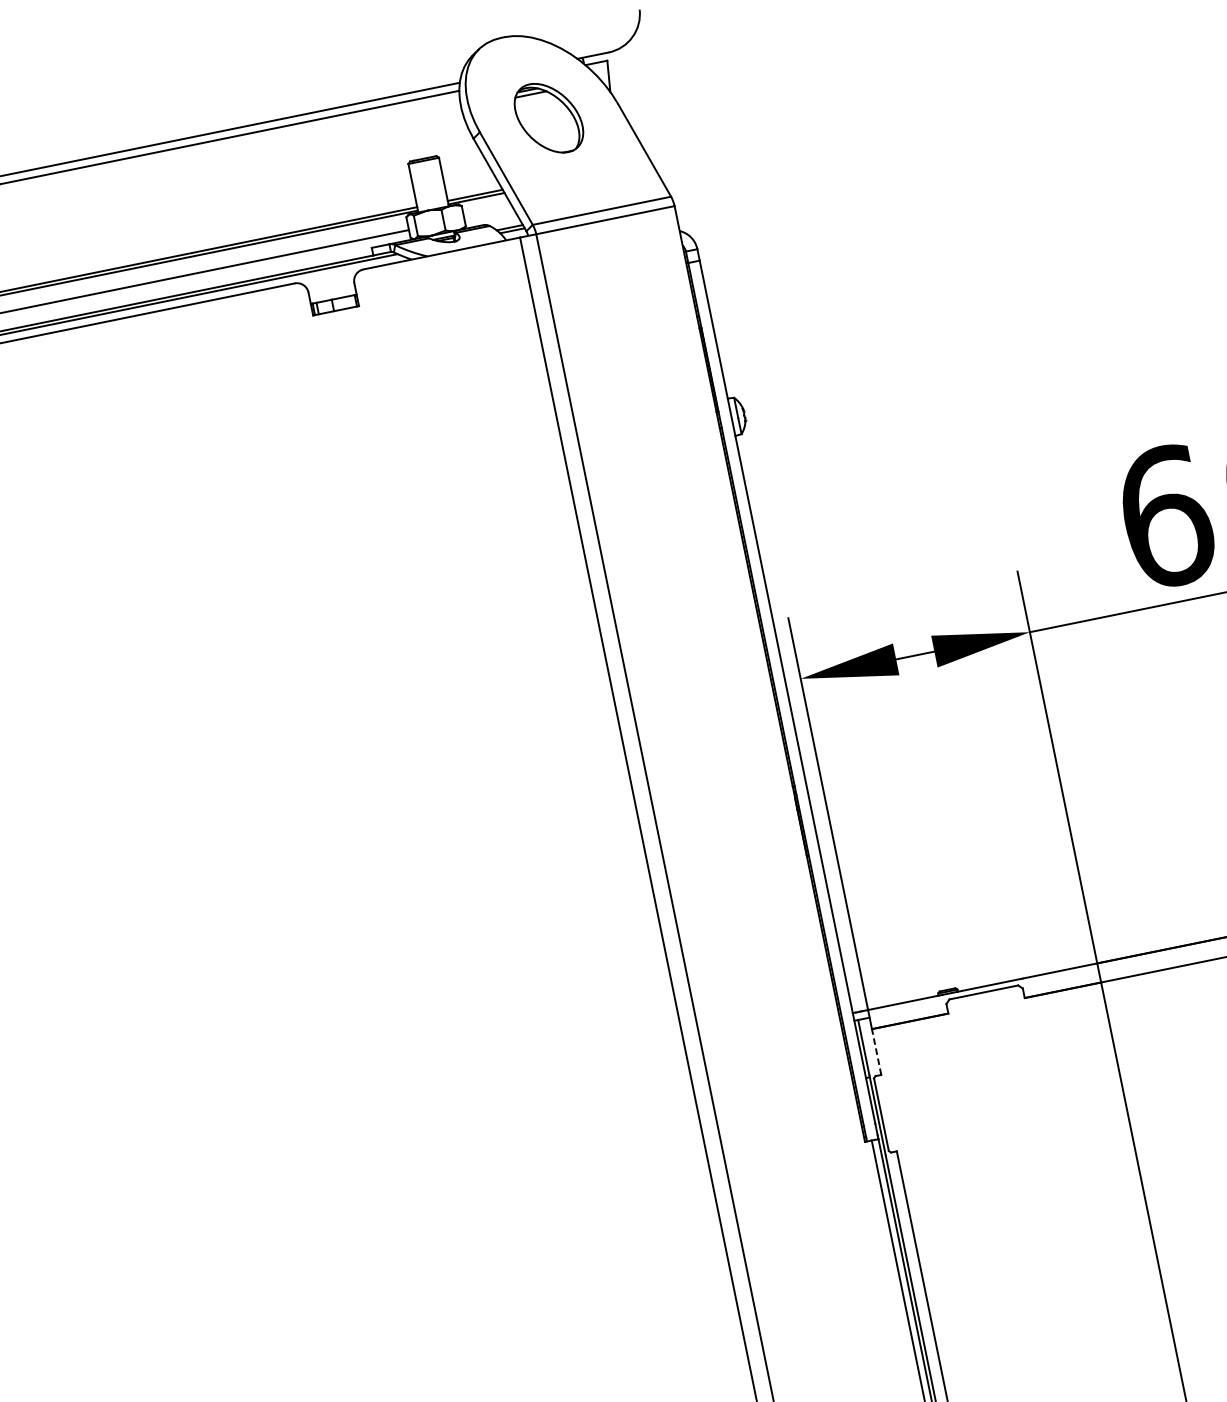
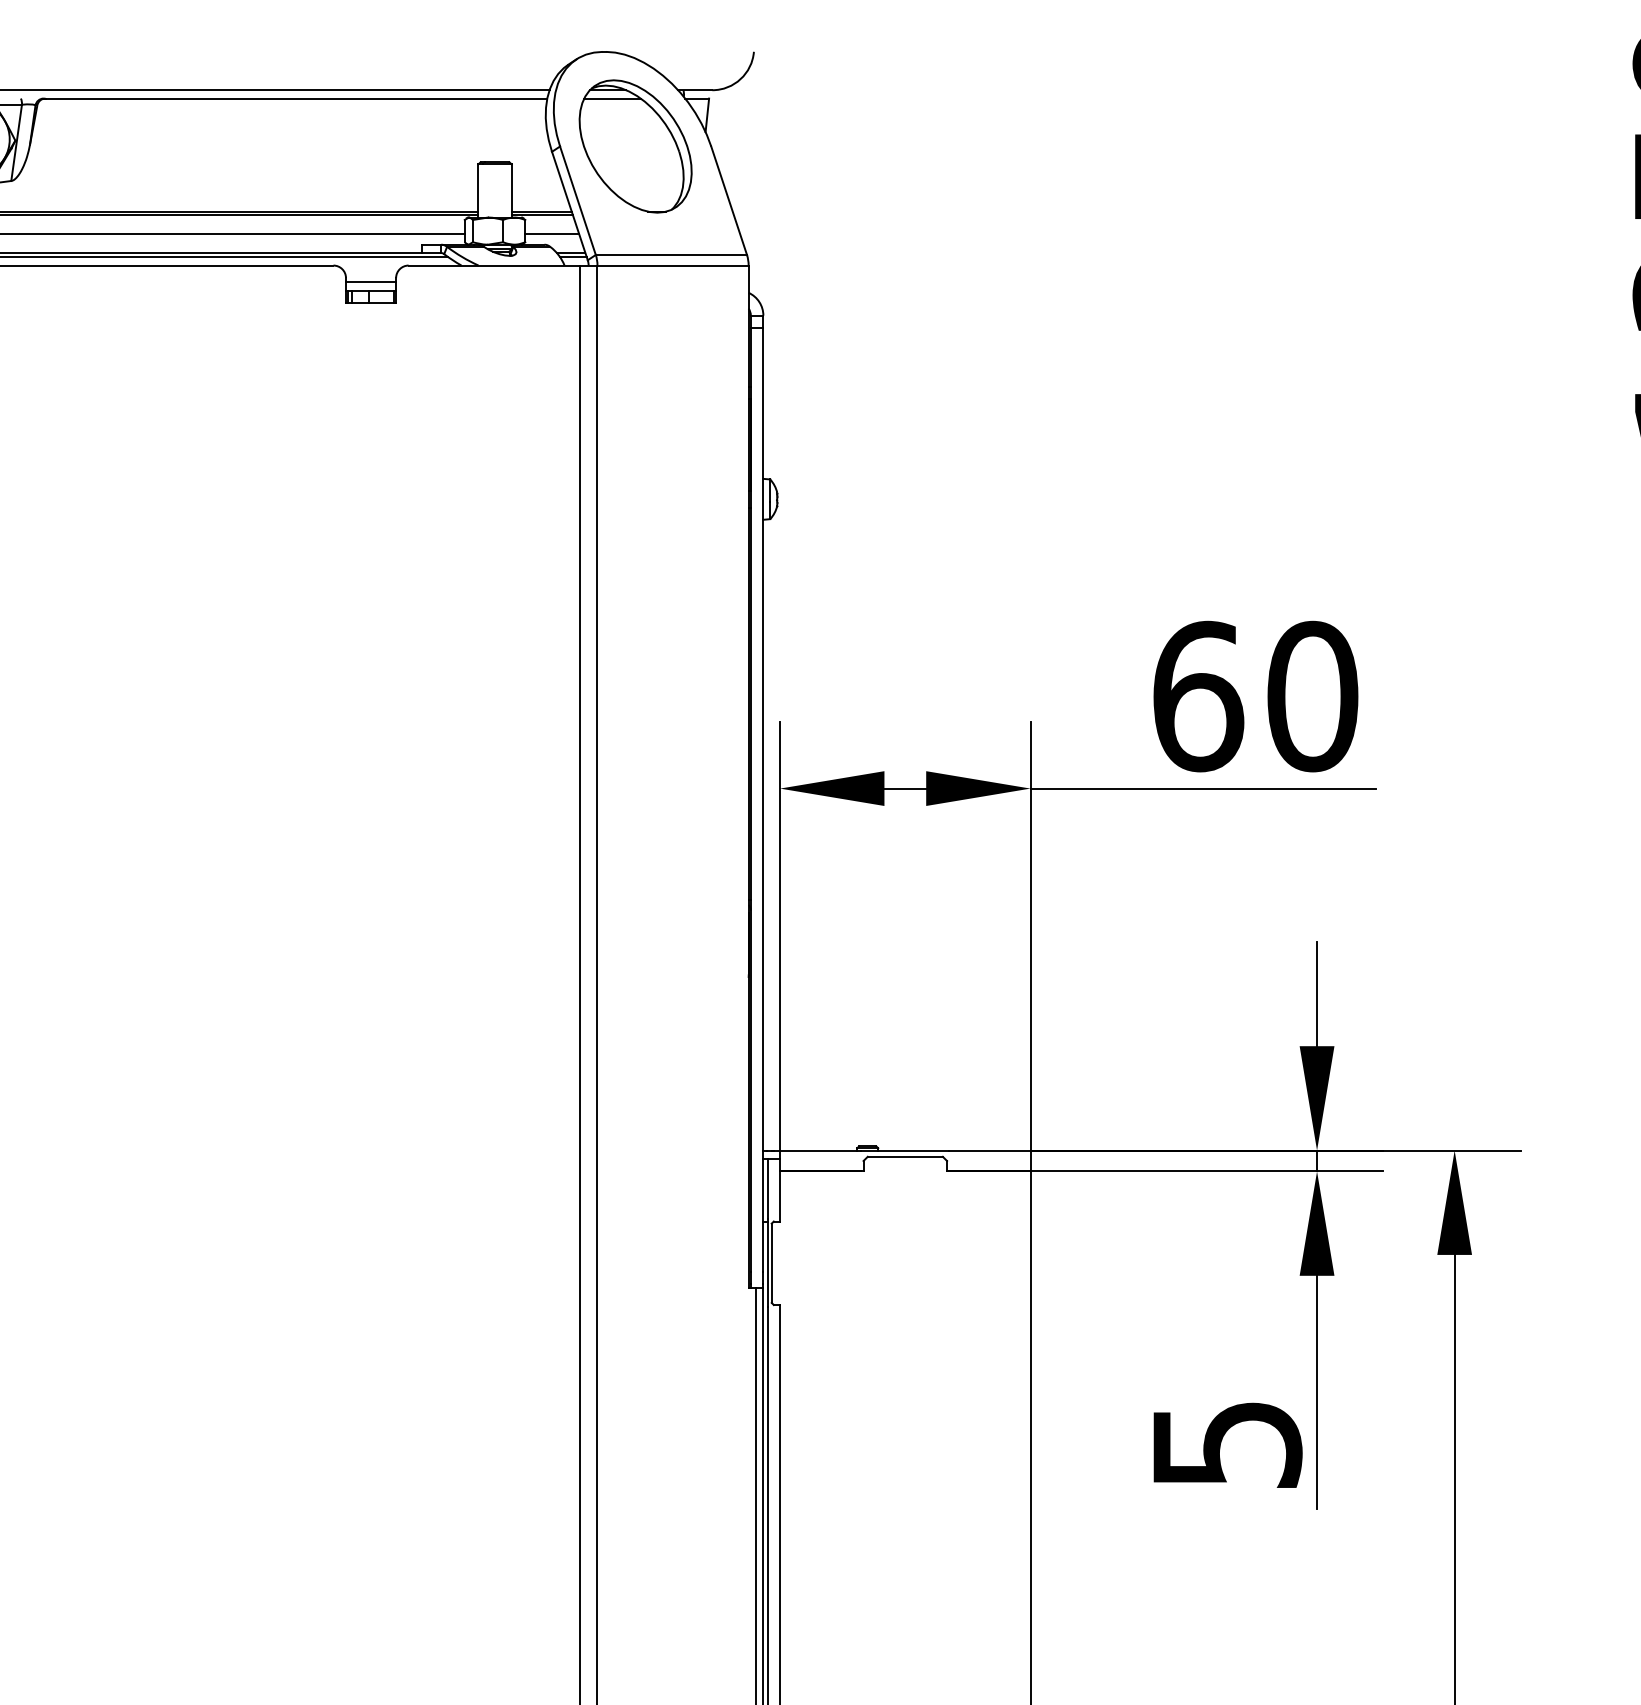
part: (548, 118) -> (635, 146), size x1.67
line: (489, 213) -> (552, 233), added
line: (332, 291) -> (371, 282), added
line: (877, 1051) -> (780, 1196), dashed -> solid

